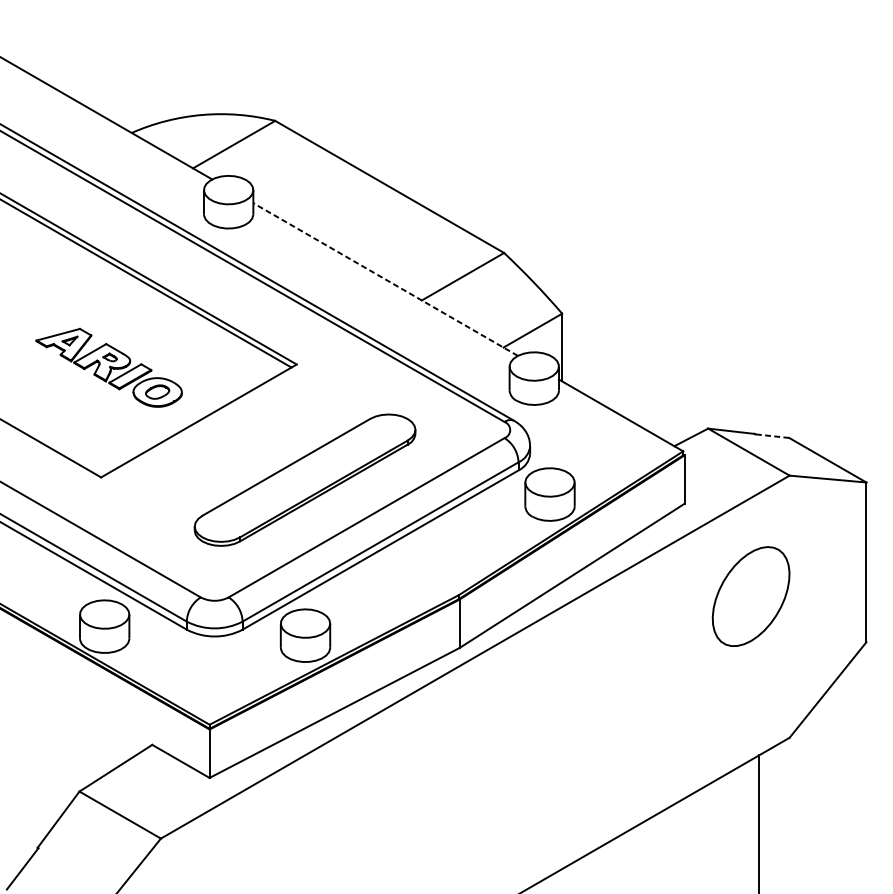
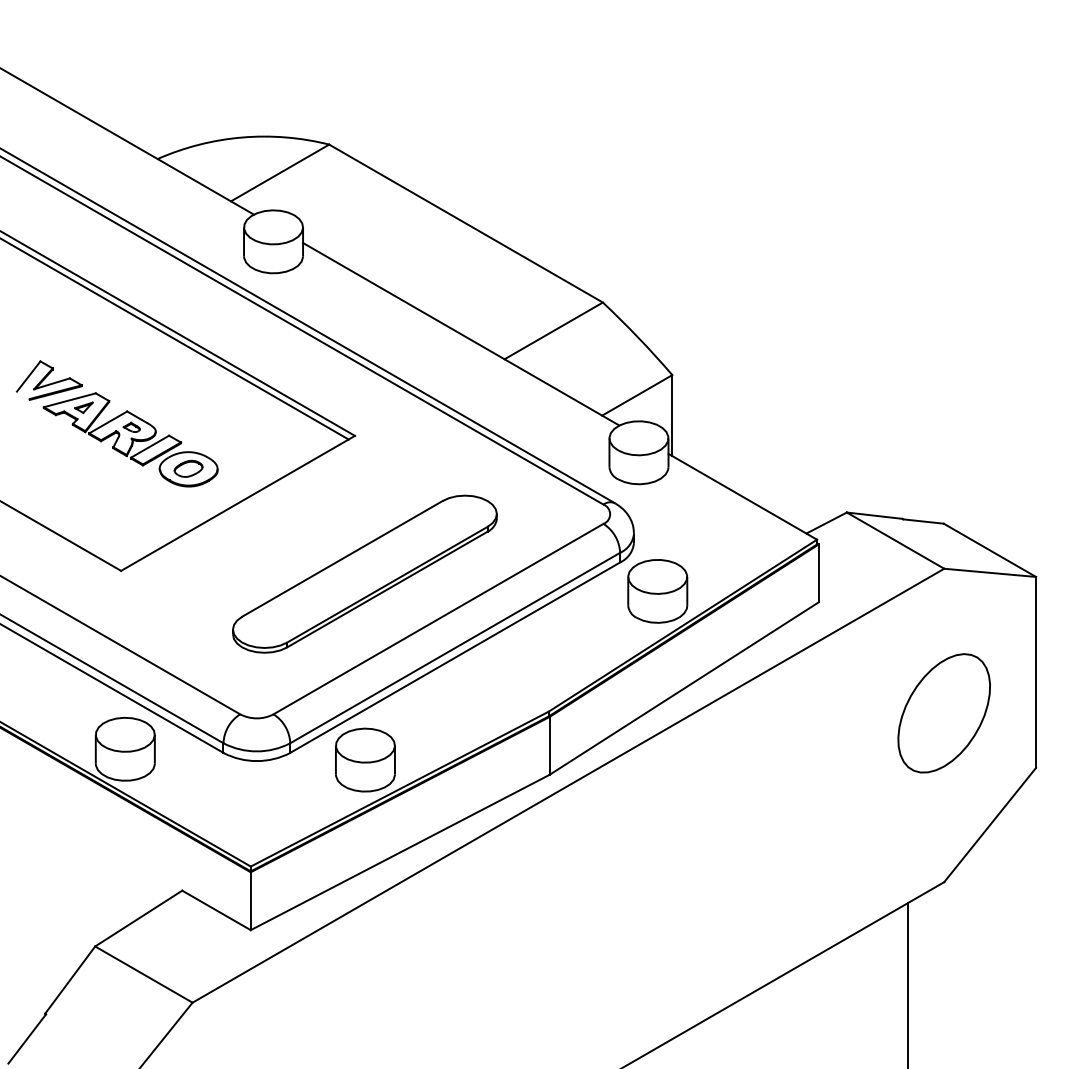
line: (385, 279) -> (461, 334), dashed -> solid
part: (40, 318) -> (48, 380), added
line: (772, 436) -> (923, 521), dashed -> solid
part: (750, 596) -> (943, 713), moved

